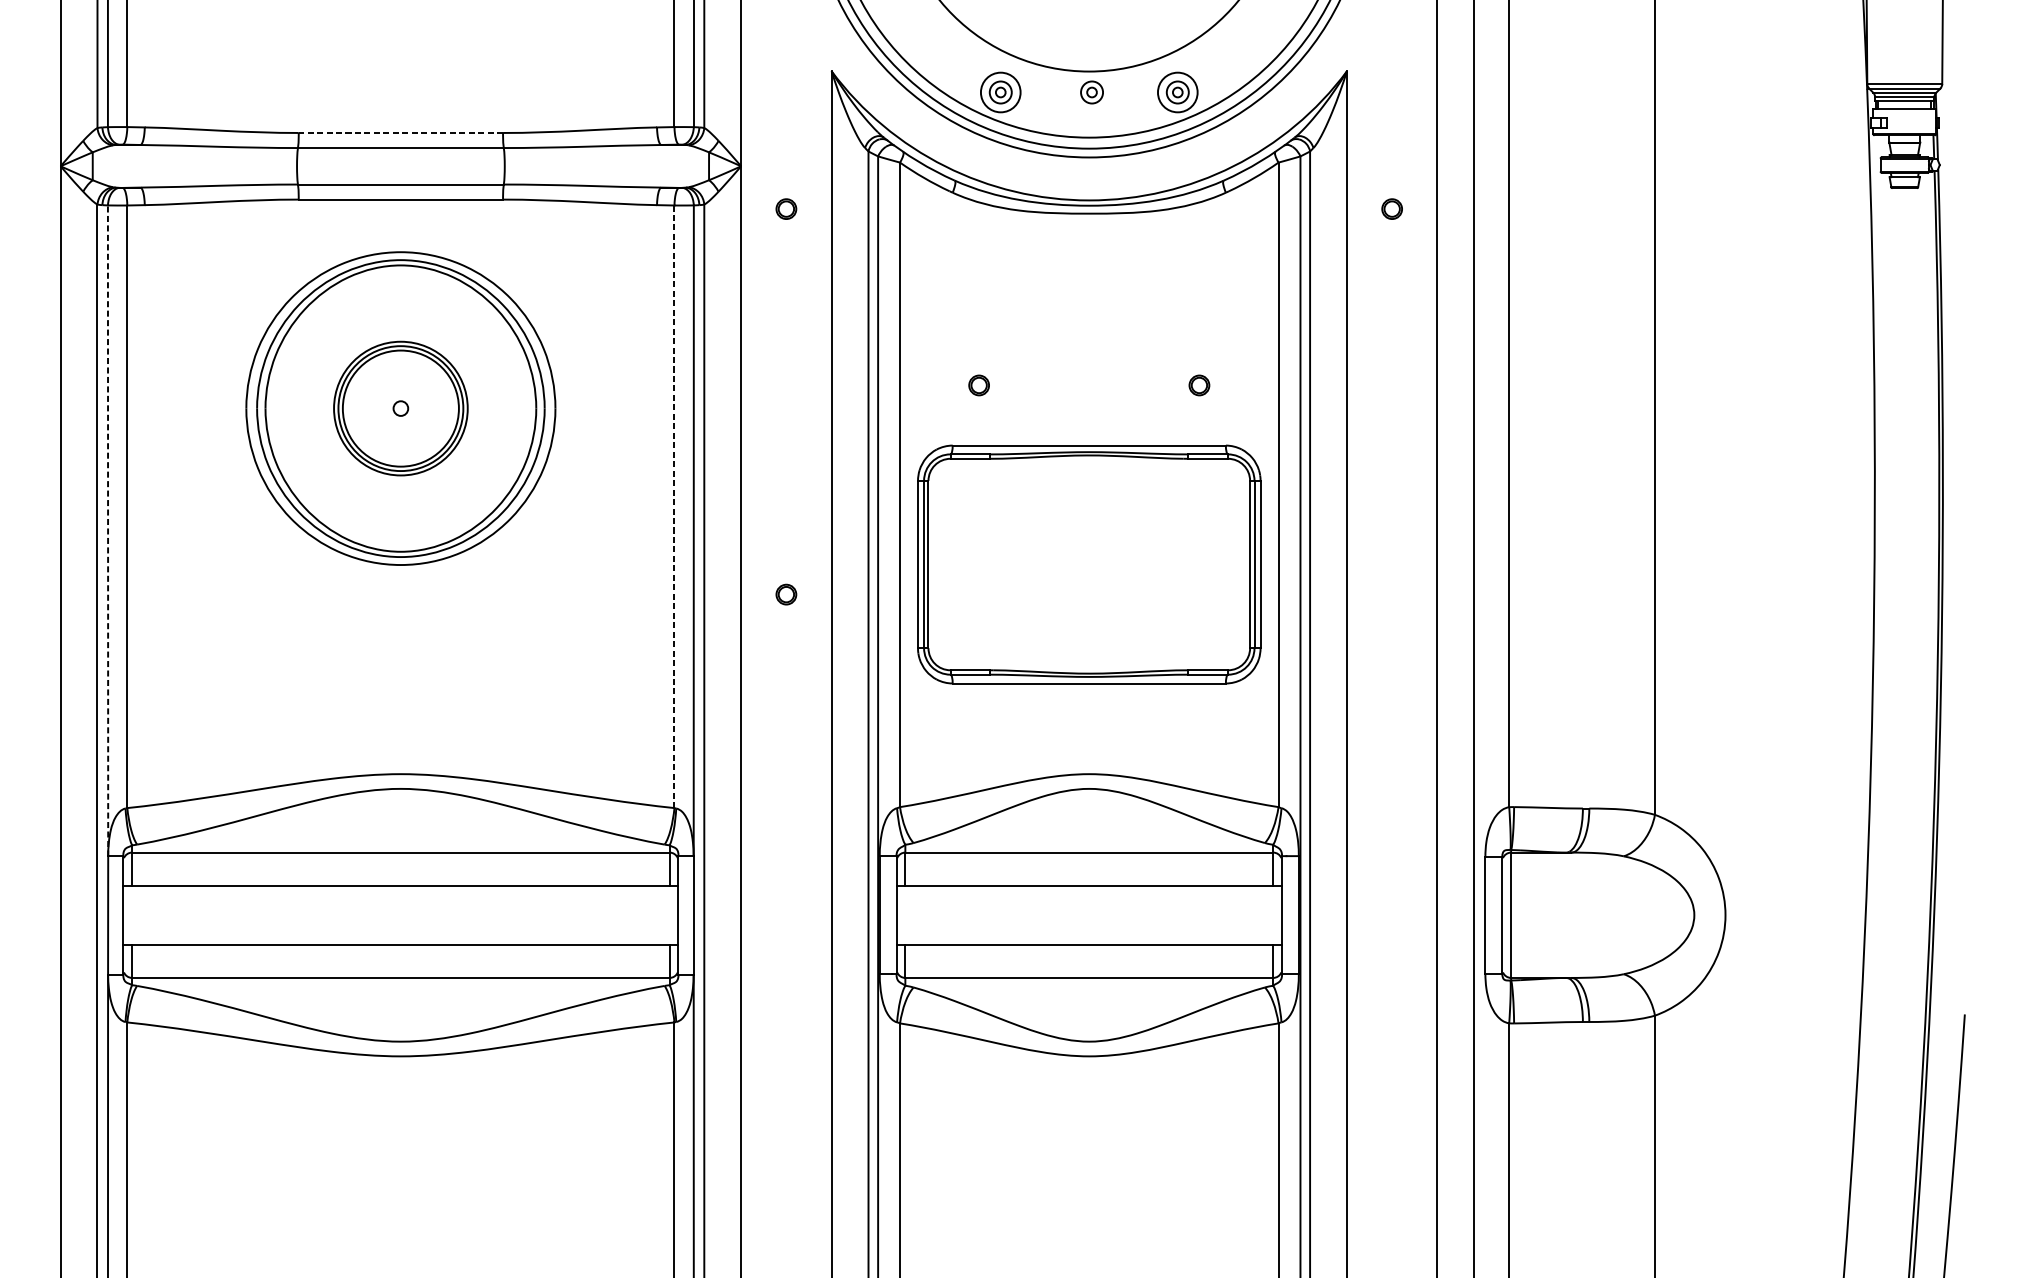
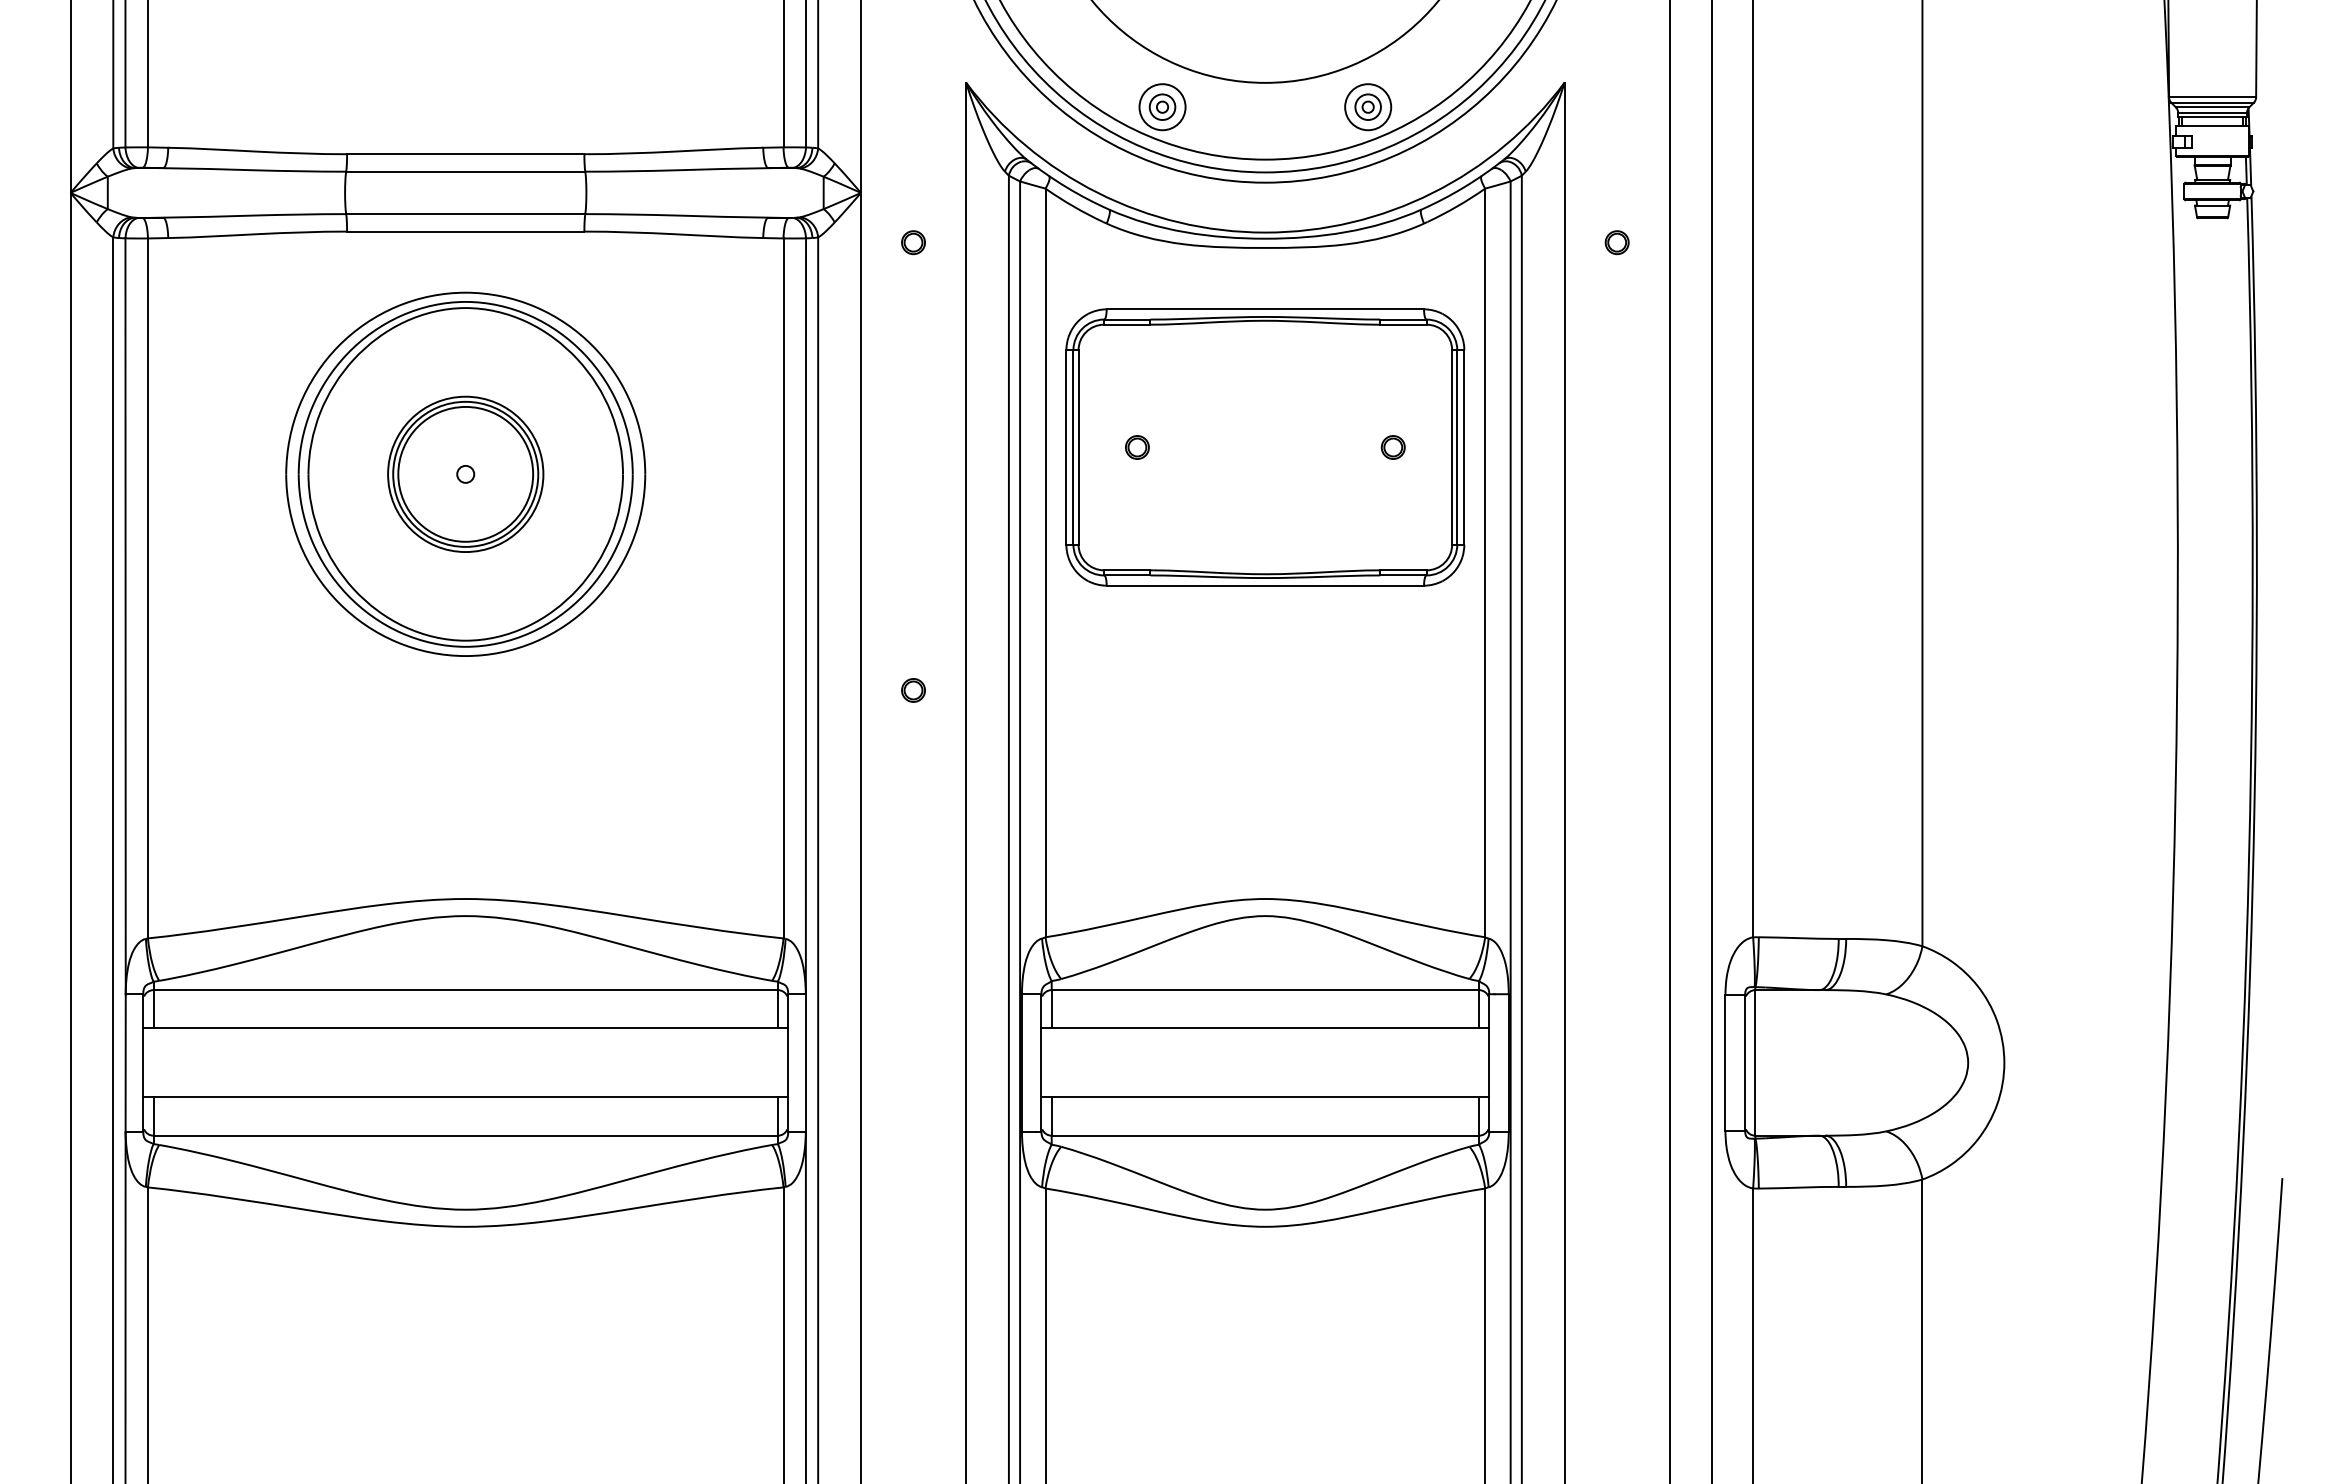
part: (1091, 91) -> (1268, 106), removed
line: (400, 133) -> (465, 154), dashed -> solid
line: (674, 506) -> (783, 588), dashed -> solid
line: (107, 530) -> (125, 615), dashed -> solid
part: (1089, 564) -> (1265, 447), moved

